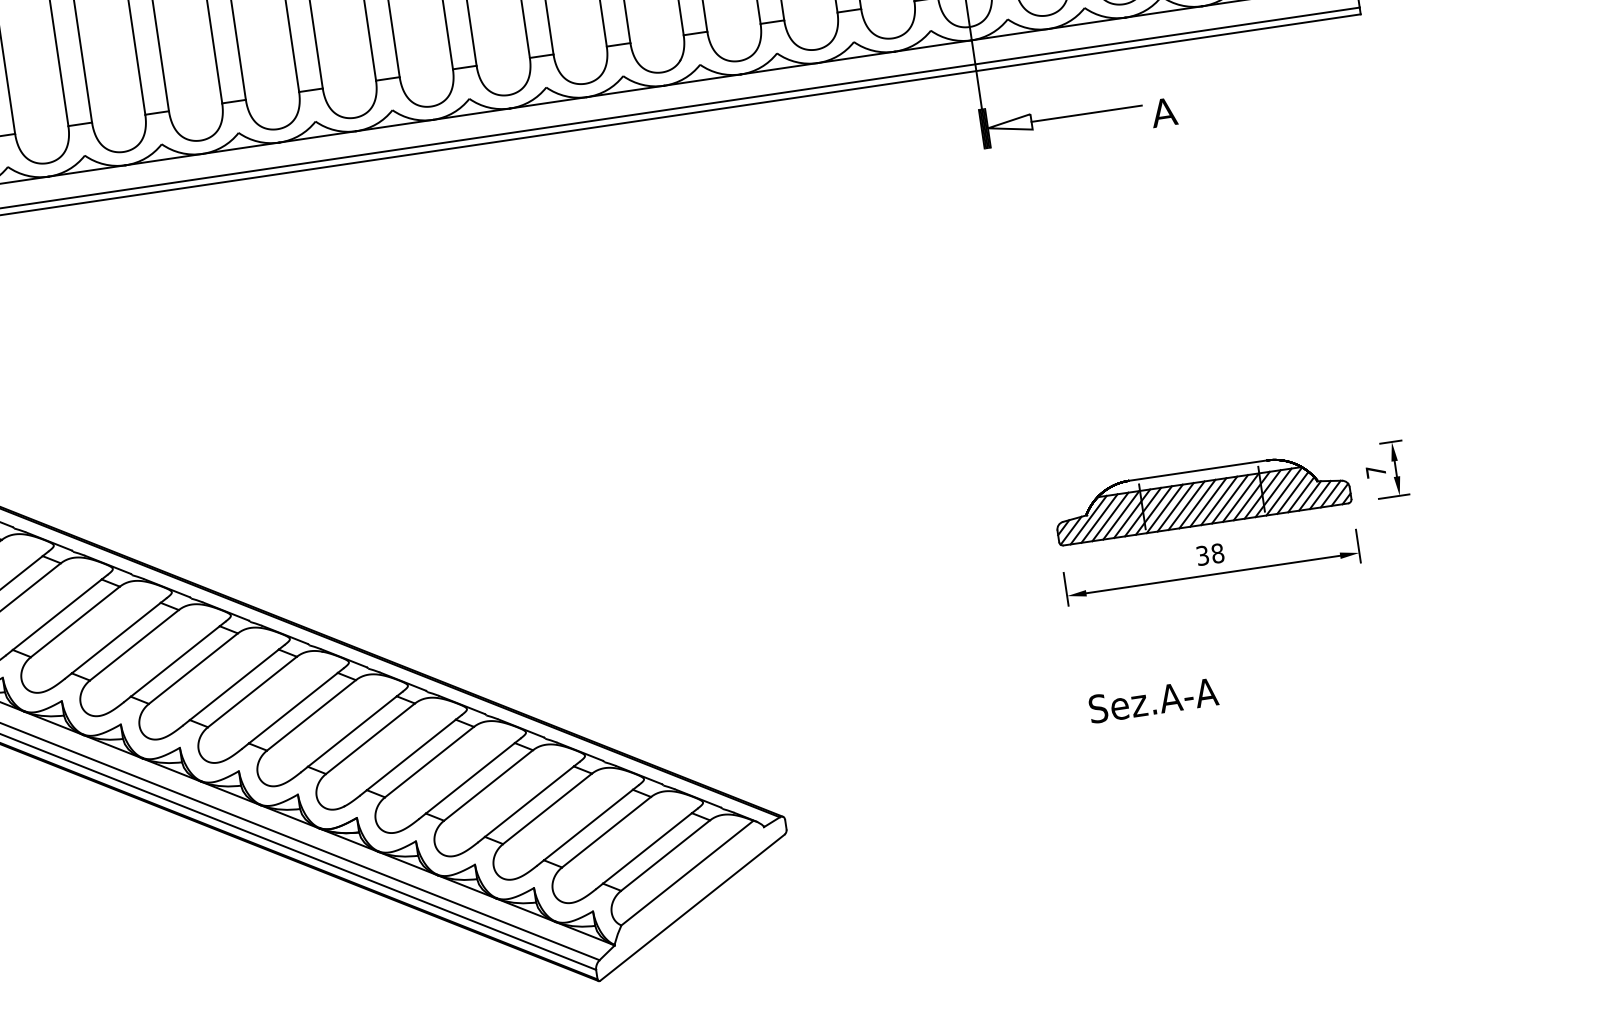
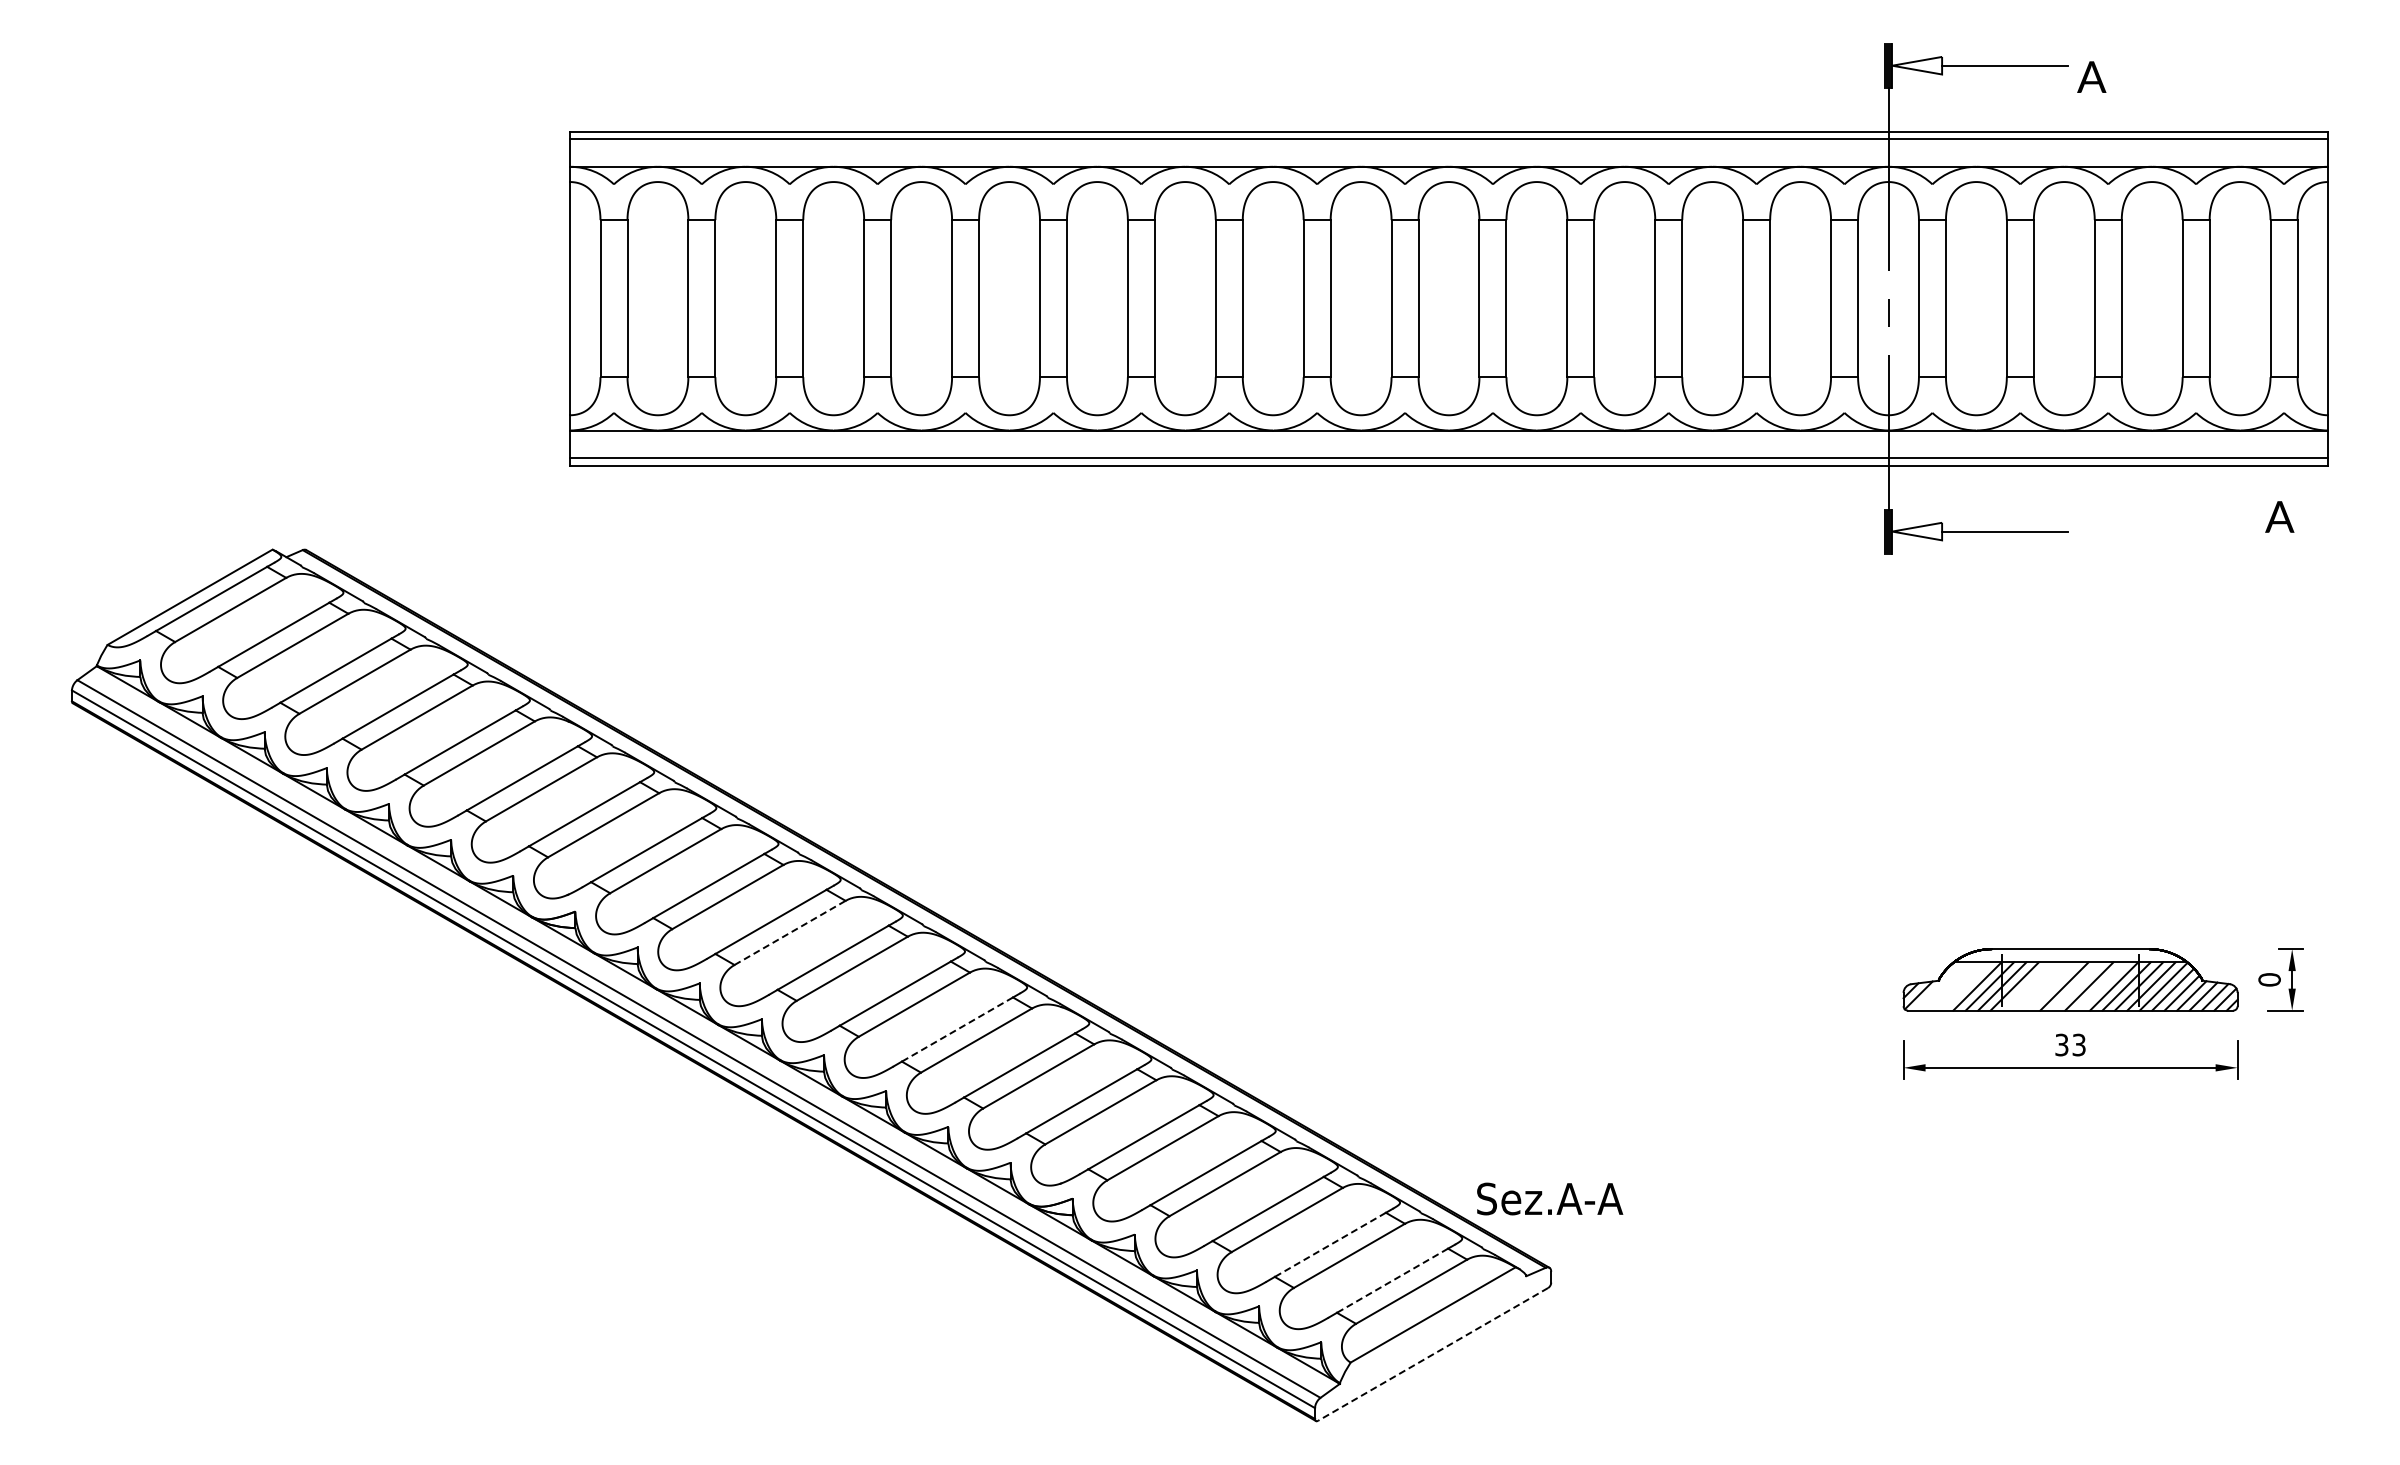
text: (1163, 112) -> (2279, 516), moved
text: (1375, 471) -> (2269, 979), 7 -> 0
line: (1229, 499) -> (2101, 986), removed
line: (1207, 502) -> (2076, 986), removed
line: (1186, 505) -> (2051, 986), removed
line: (1175, 507) -> (2039, 986), removed
line: (1165, 508) -> (2027, 986), removed
line: (1109, 517) -> (1964, 986), removed
line: (1099, 518) -> (1952, 986), removed
line: (1088, 520) -> (1940, 986), removed
text: (1217, 553) -> (2078, 1044), 38 -> 33
line: (75, 621) -> (790, 932), solid -> dashed
line: (234, 684) -> (957, 1029), solid -> dashed
text: (1153, 700) -> (1550, 1198), moved
line: (587, 825) -> (1329, 1245), solid -> dashed
line: (647, 848) -> (1392, 1280), solid -> dashed
line: (692, 907) -> (1433, 1354), solid -> dashed

